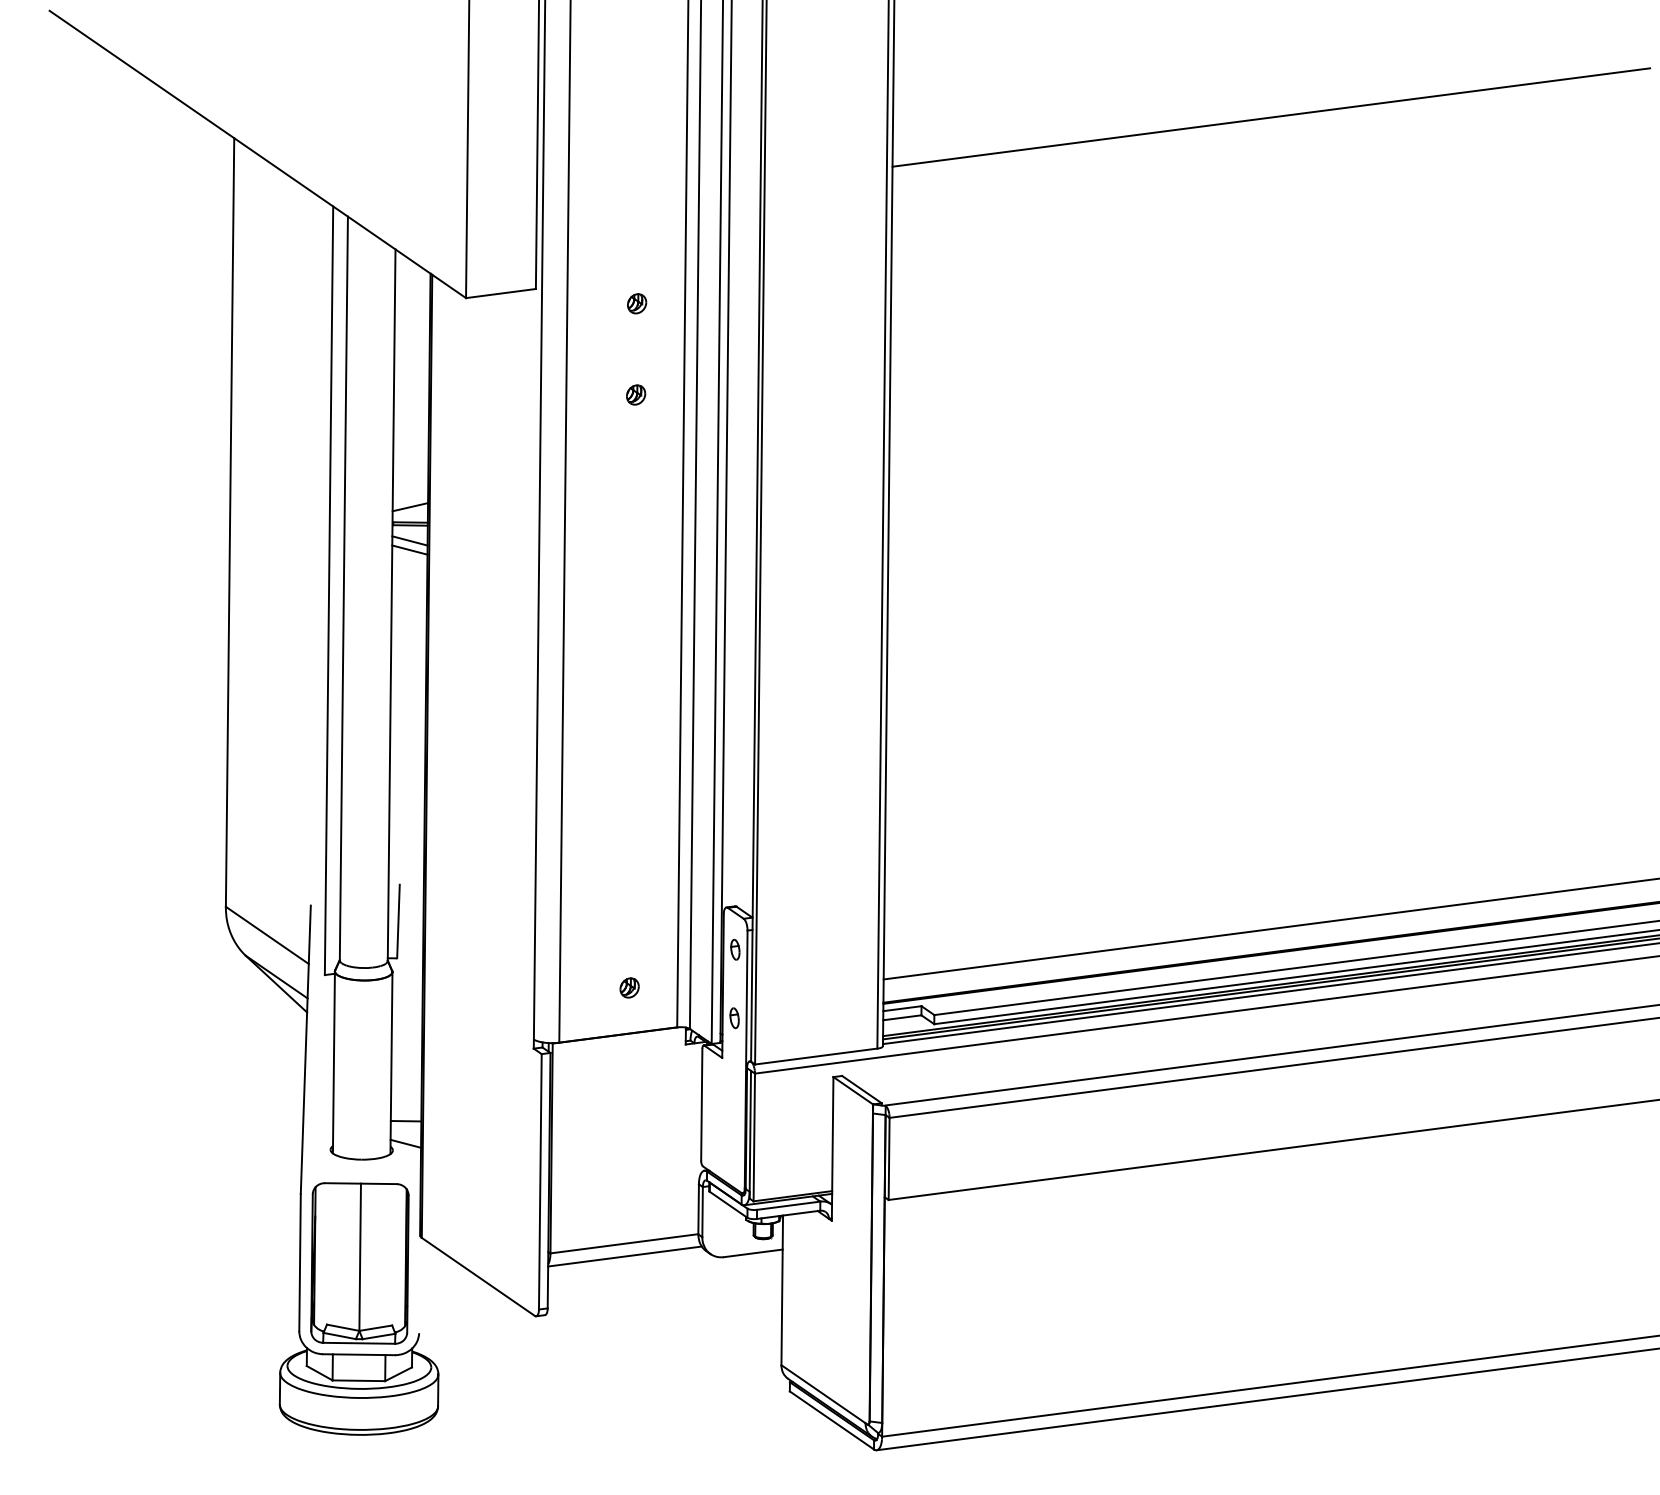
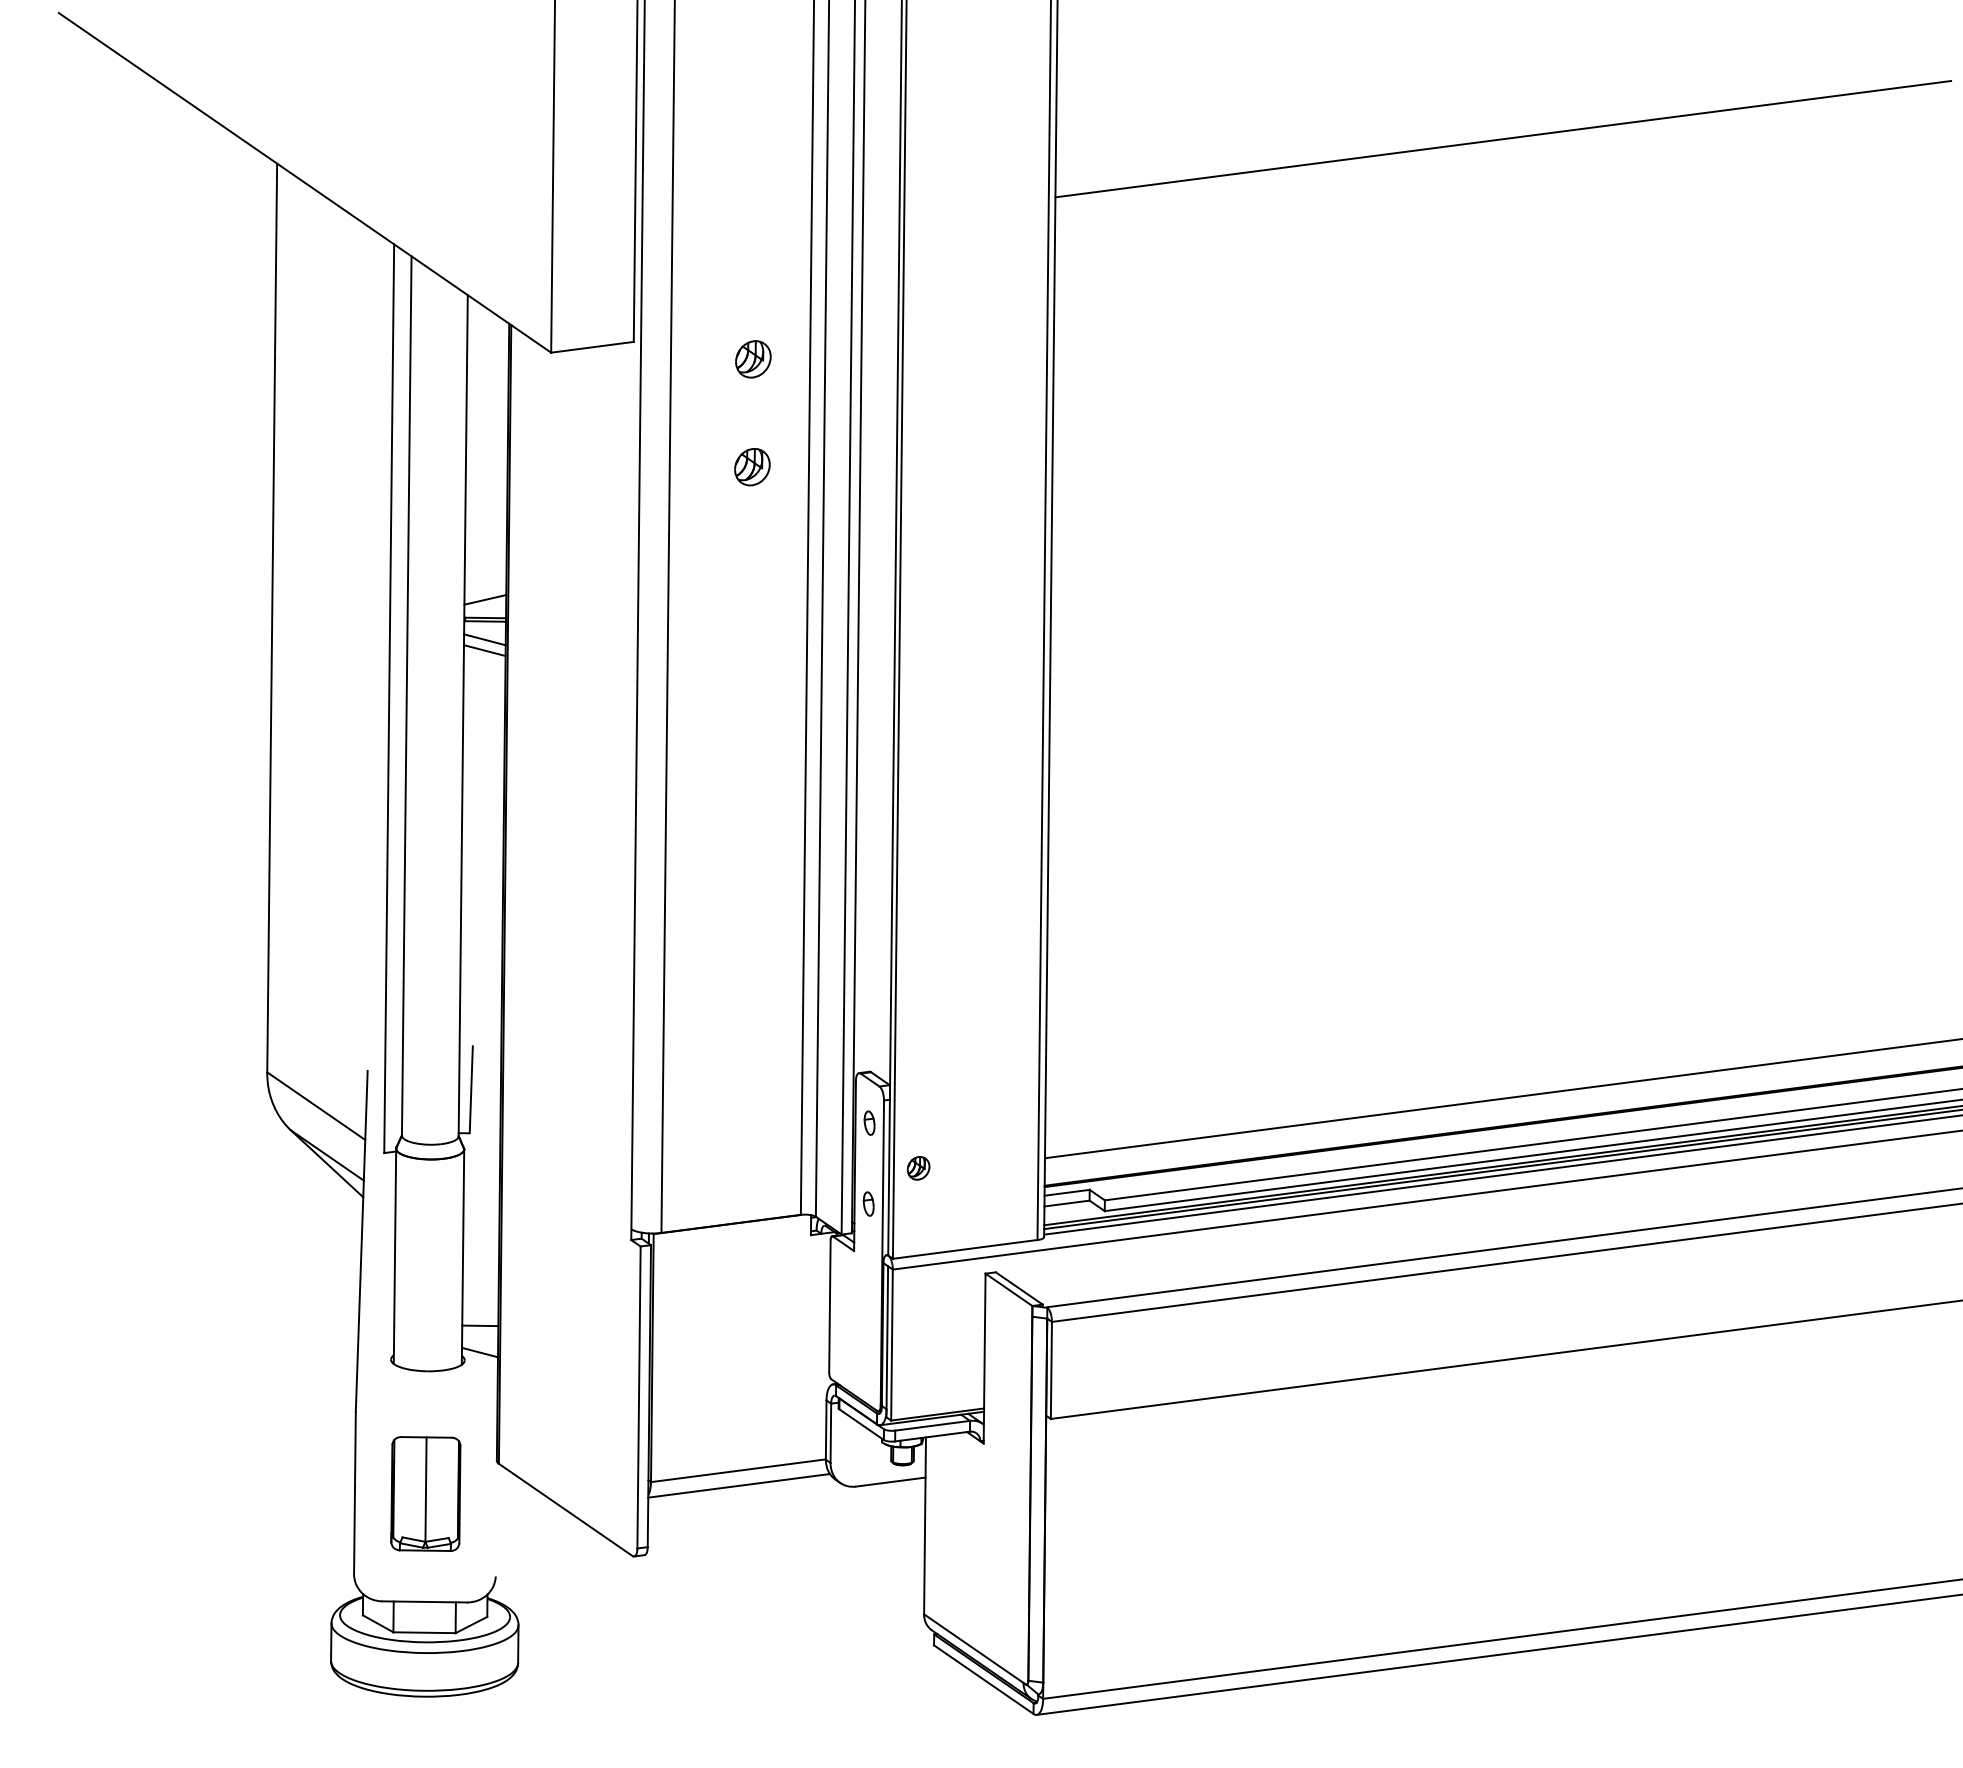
part: (637, 303) -> (753, 359), size x1.6
part: (635, 395) -> (751, 467), size x1.6
part: (629, 988) -> (918, 1168), moved
part: (359, 1263) -> (425, 1493), size x0.6

